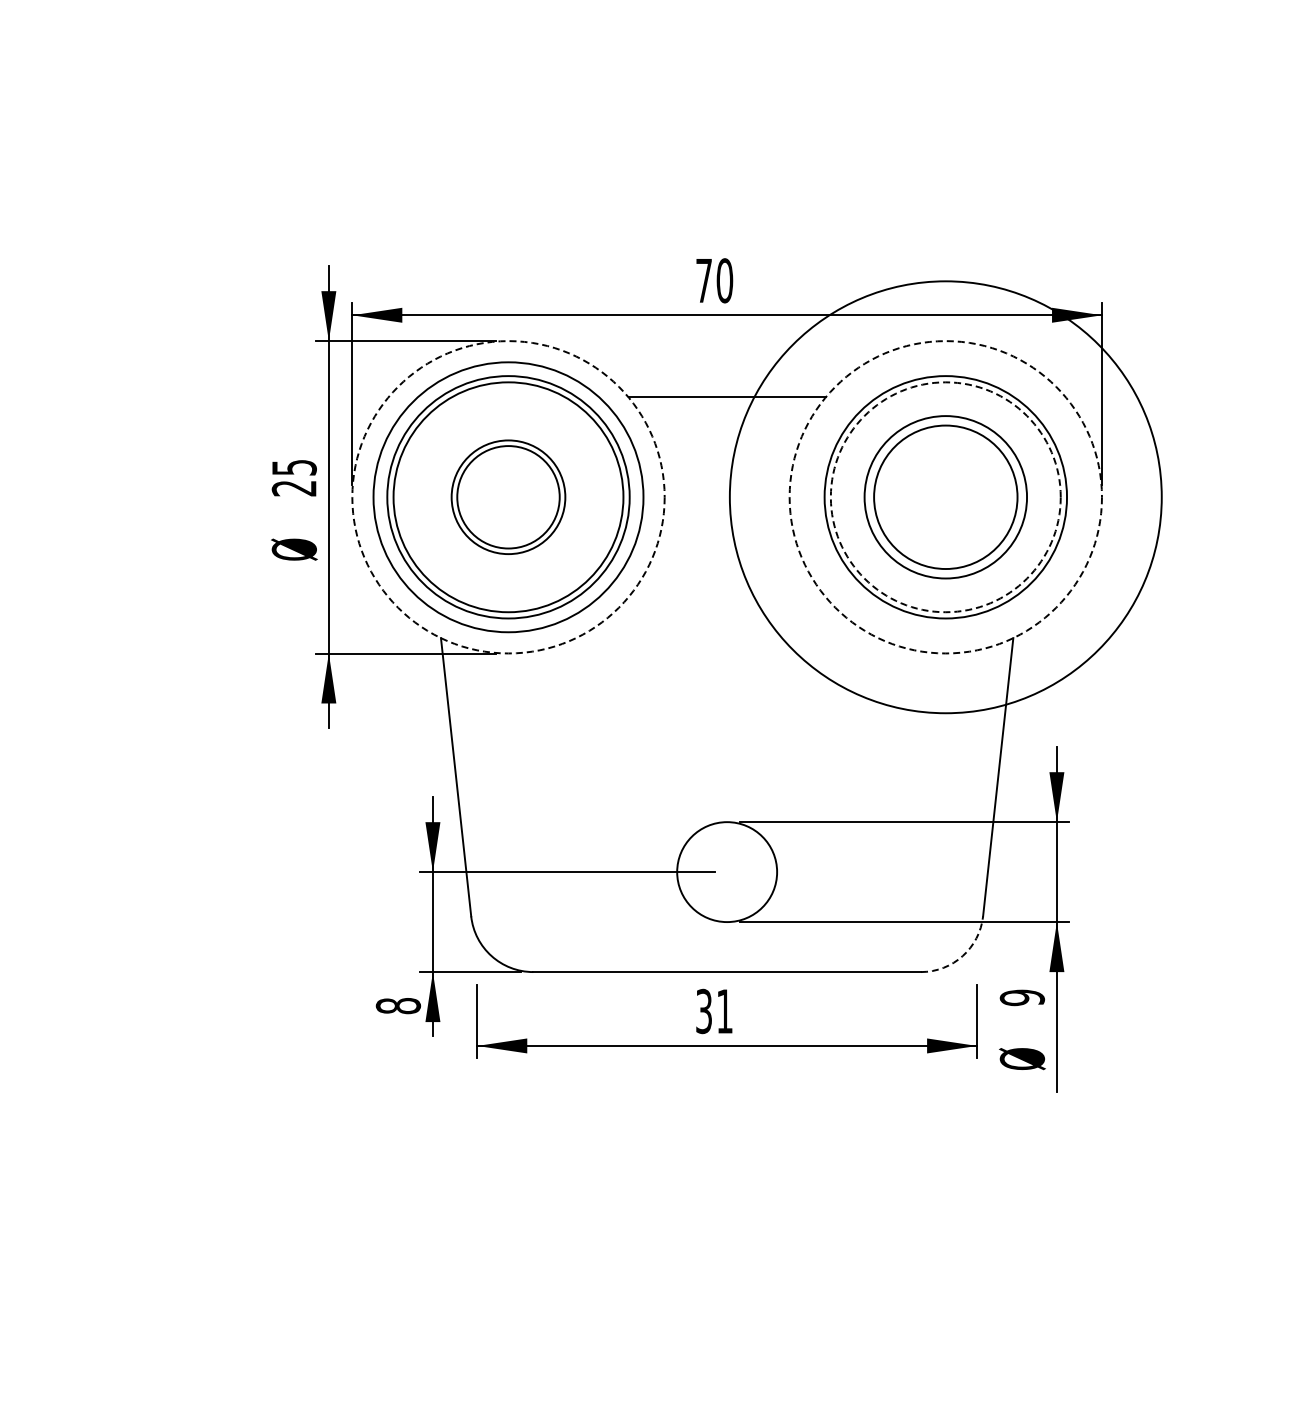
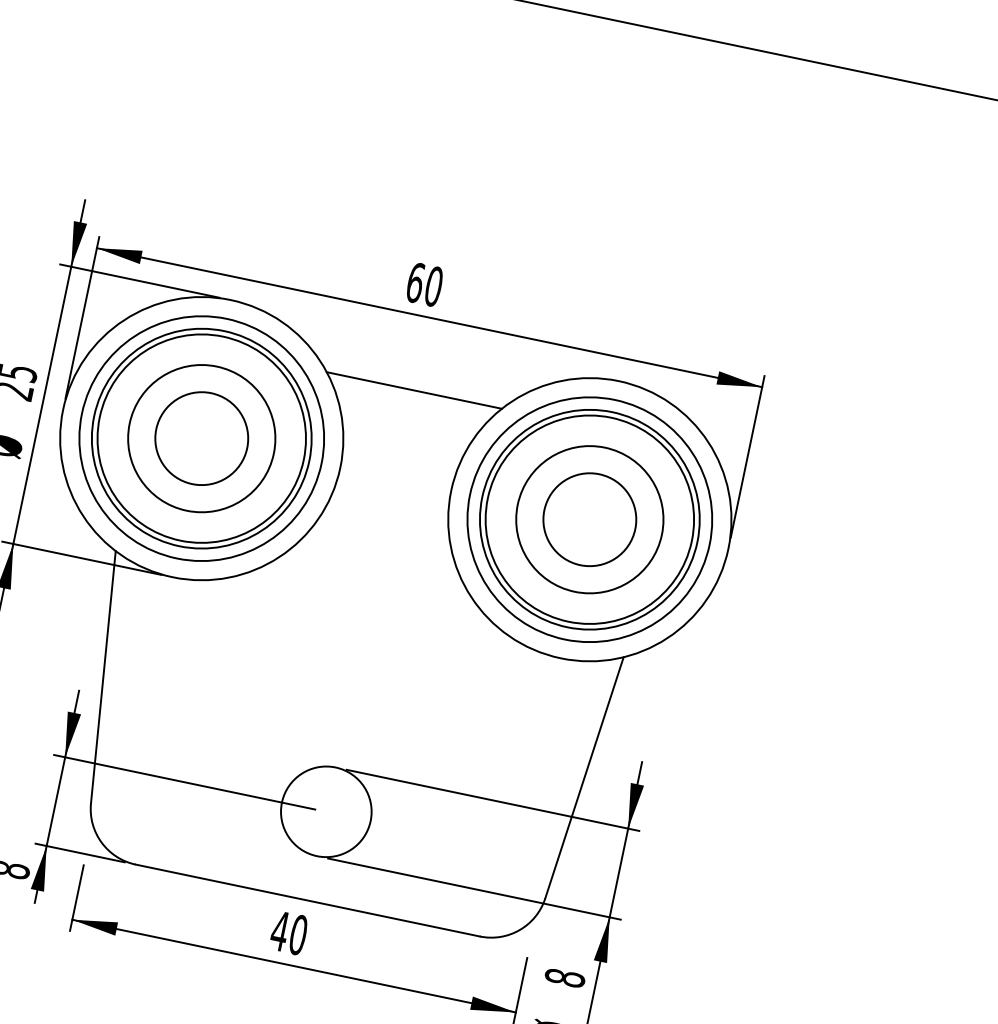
text: (704, 280) -> (415, 282), 70 -> 60
circle: (508, 497) -> (201, 438), dashed -> solid
circle: (508, 497) -> (201, 438), size x1.43
circle: (945, 497) -> (589, 519), dashed -> solid
circle: (945, 497) -> (589, 519), dashed -> solid
circle: (945, 497) -> (589, 519), size x0.62
circle: (945, 497) -> (589, 519), size x0.71
arc: (962, 956) -> (519, 930), dashed -> solid
text: (1022, 997) -> (565, 977), 9 -> 8
text: (714, 1011) -> (289, 933), 31 -> 40

